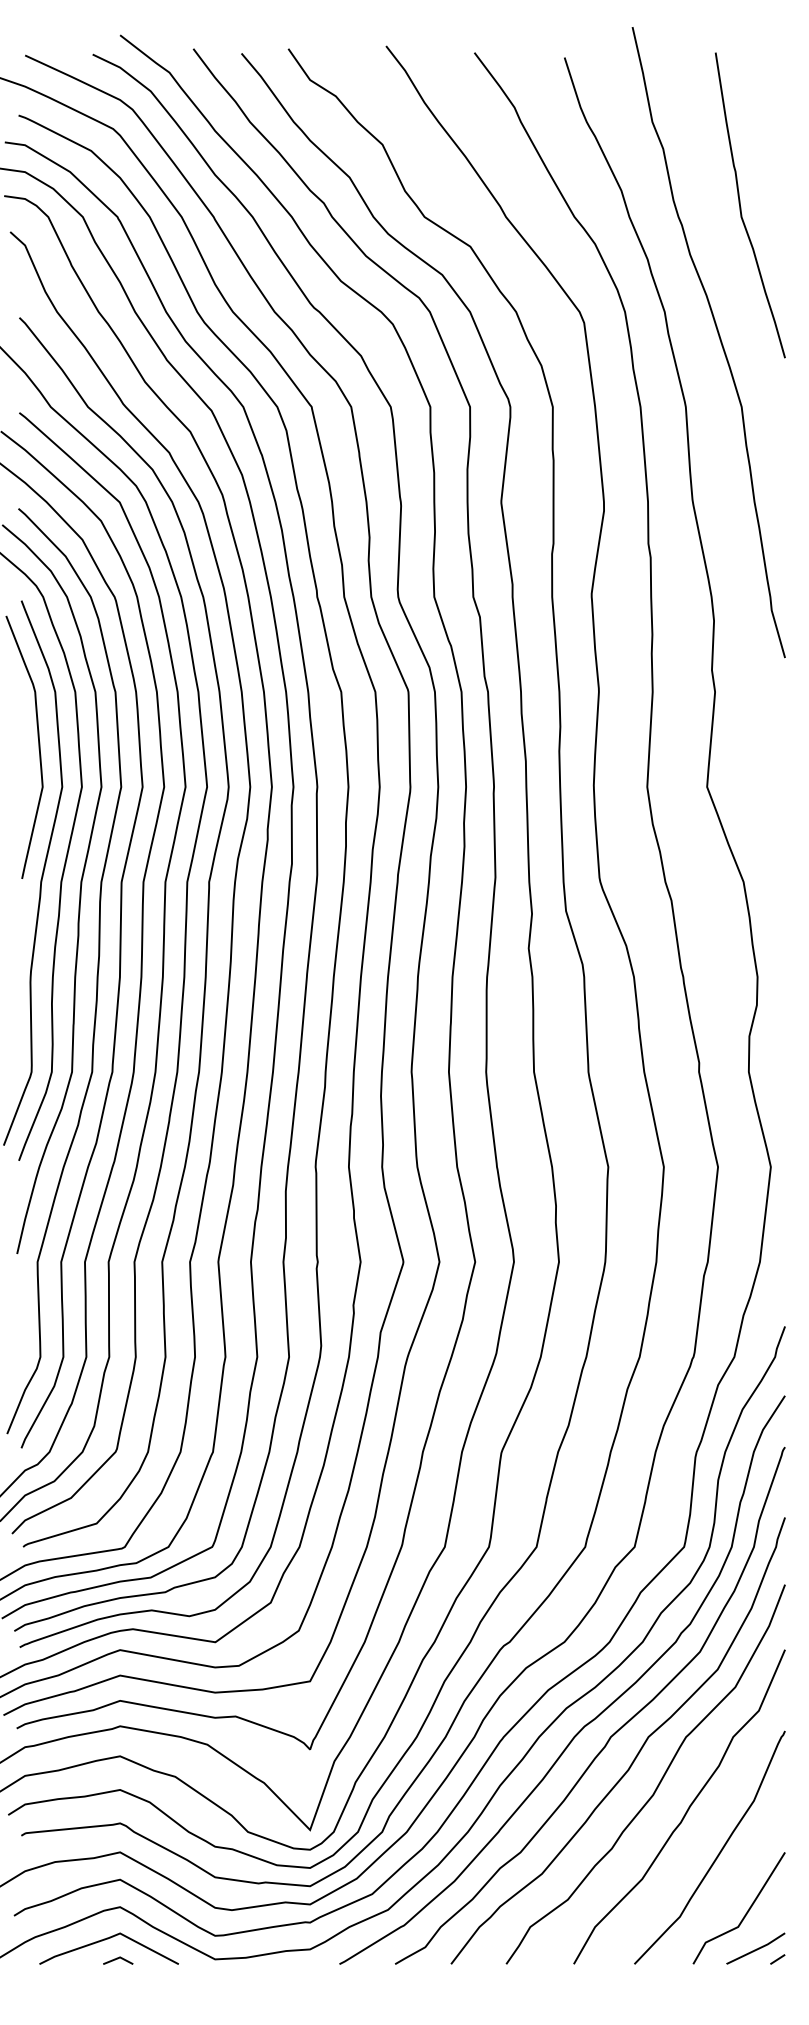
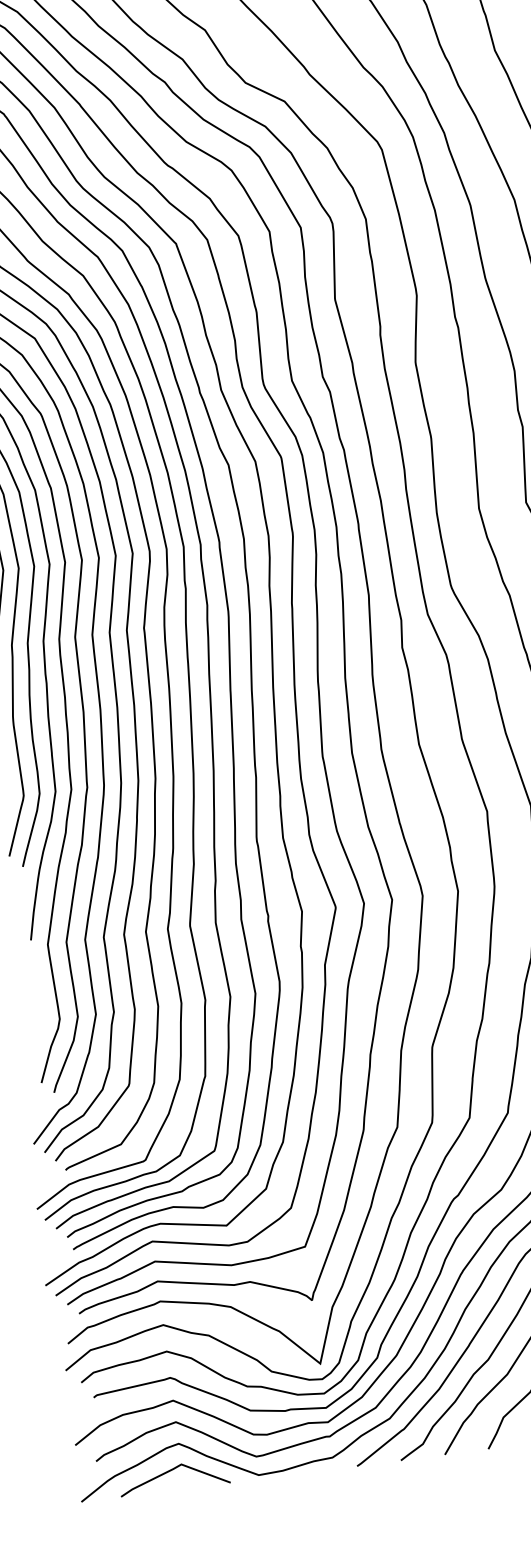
line: (118, 1959) -> (182, 1485), removed

